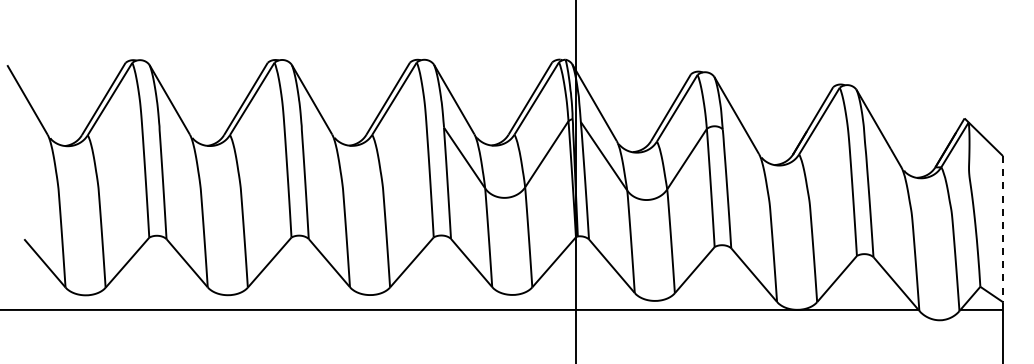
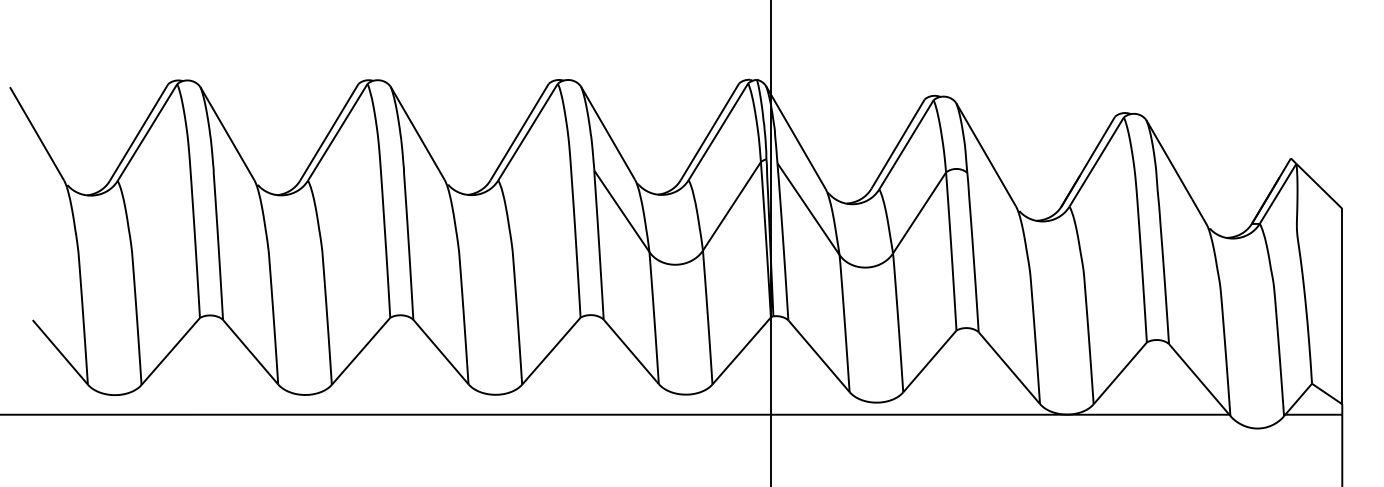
line: (1002, 229) -> (1341, 307), dashed -> solid

